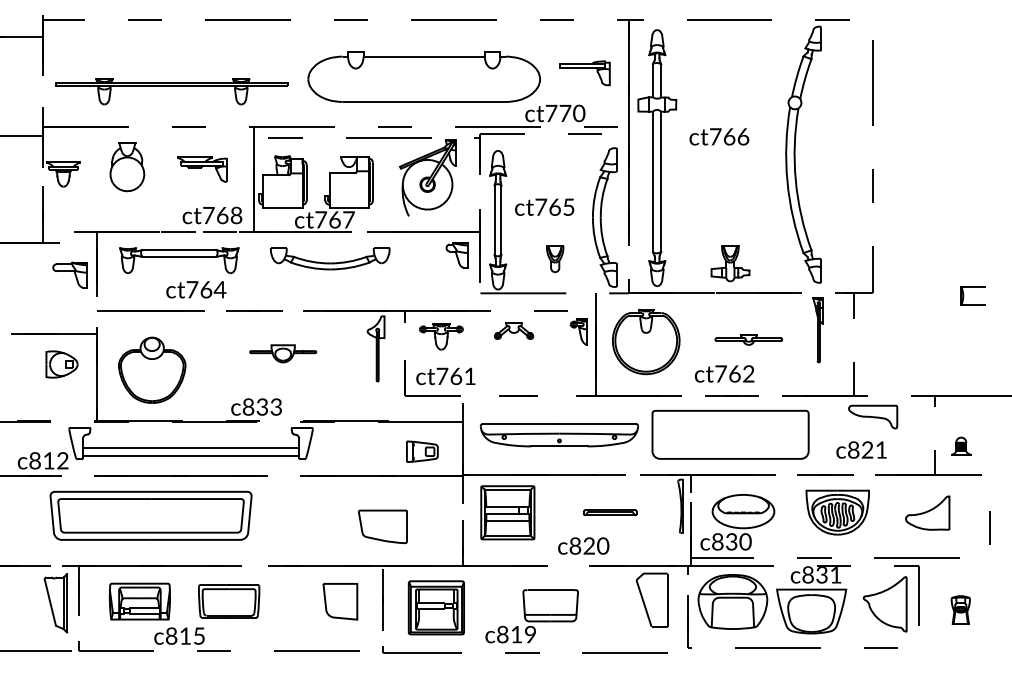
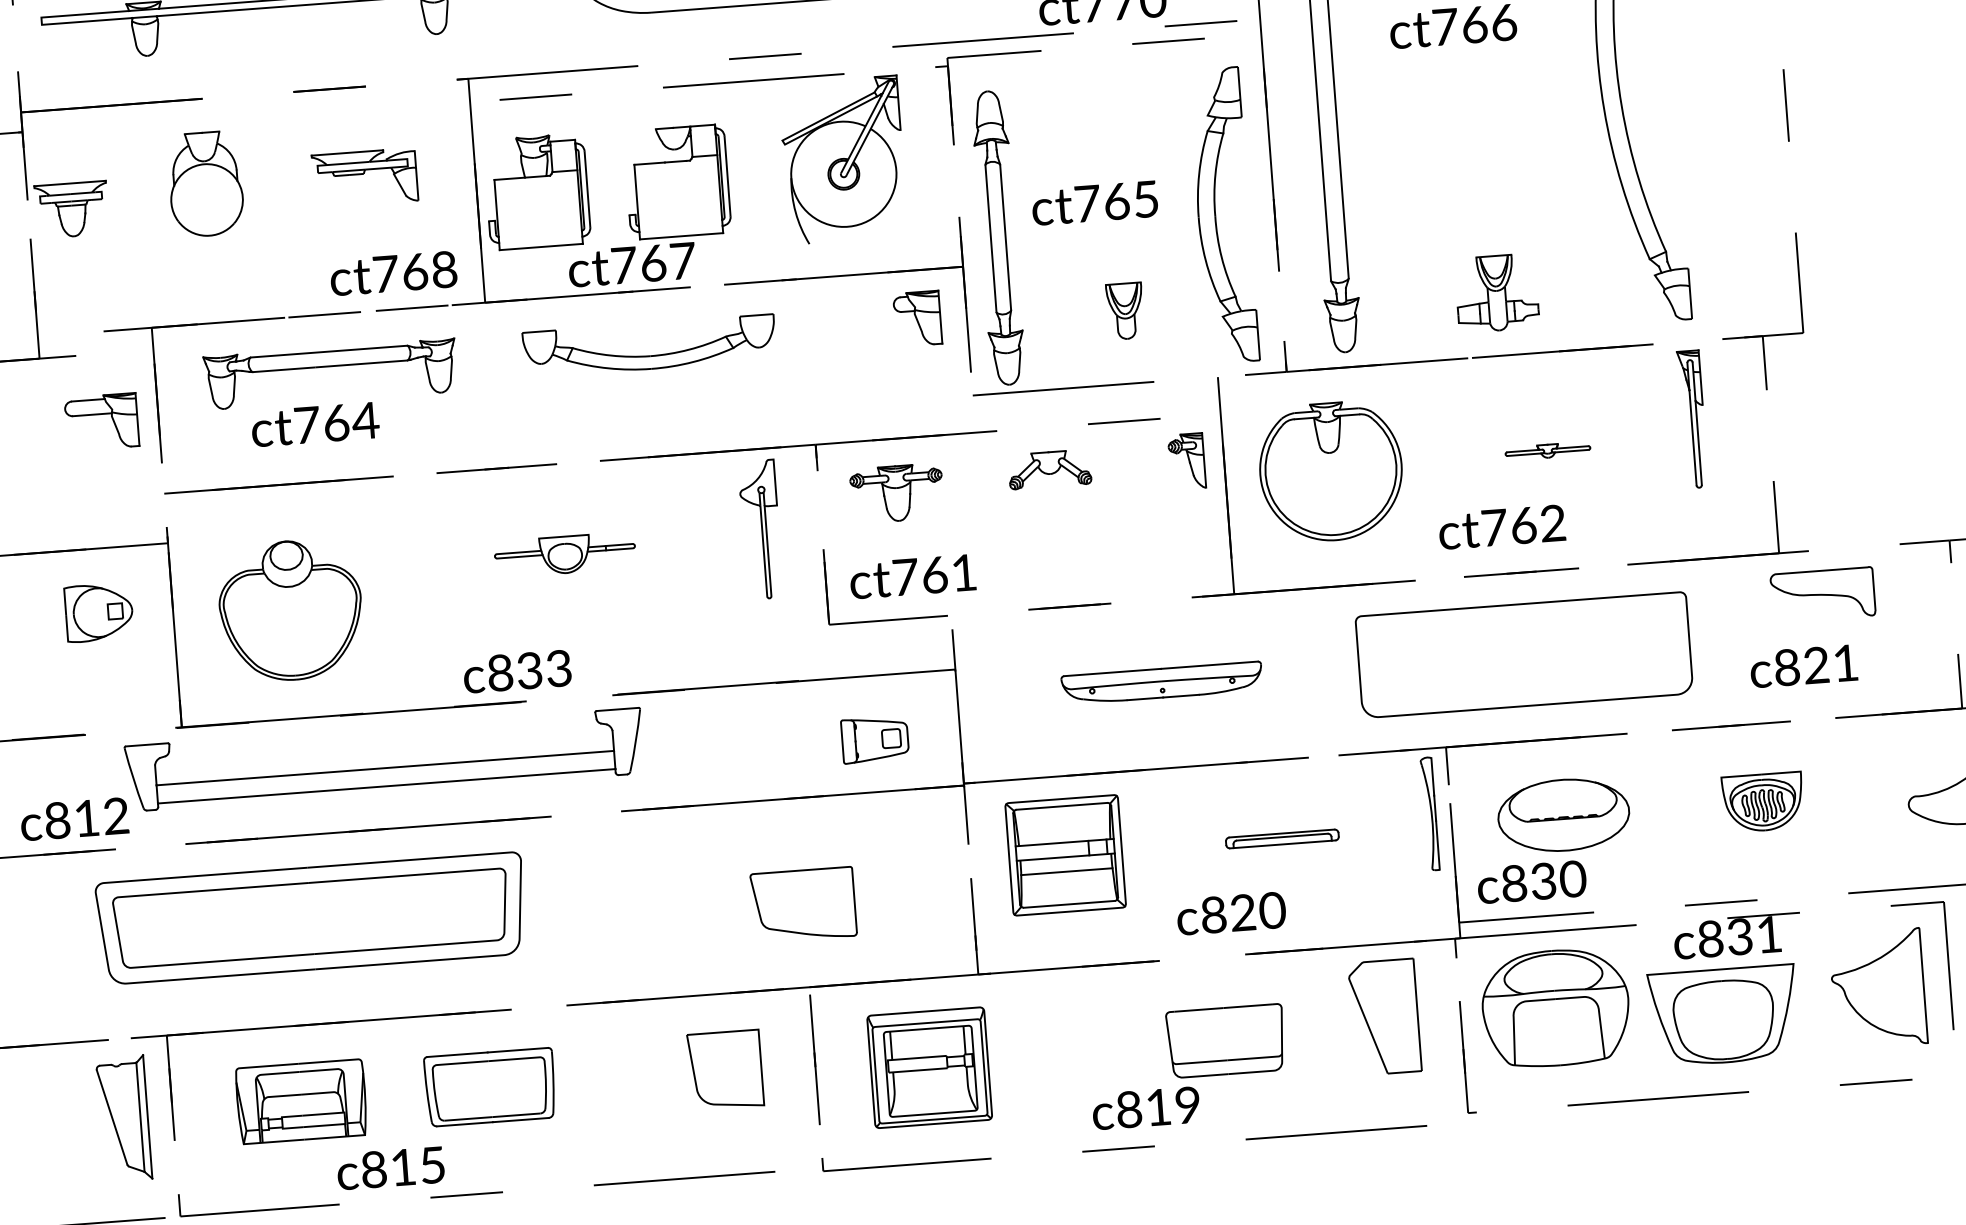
text: (196, 289) -> (315, 424), moved
part: (748, 339) -> (1547, 450), size x0.6
part: (558, 435) -> (1160, 683), size x0.6
part: (837, 512) -> (1762, 802), size x0.6
part: (531, 616) -> (1187, 1066), moved

